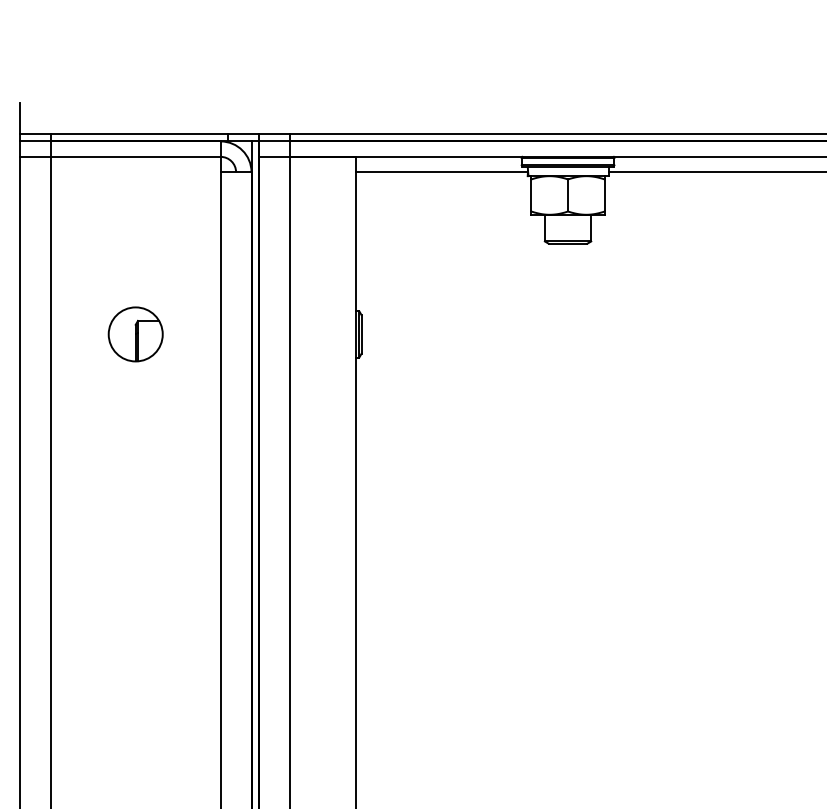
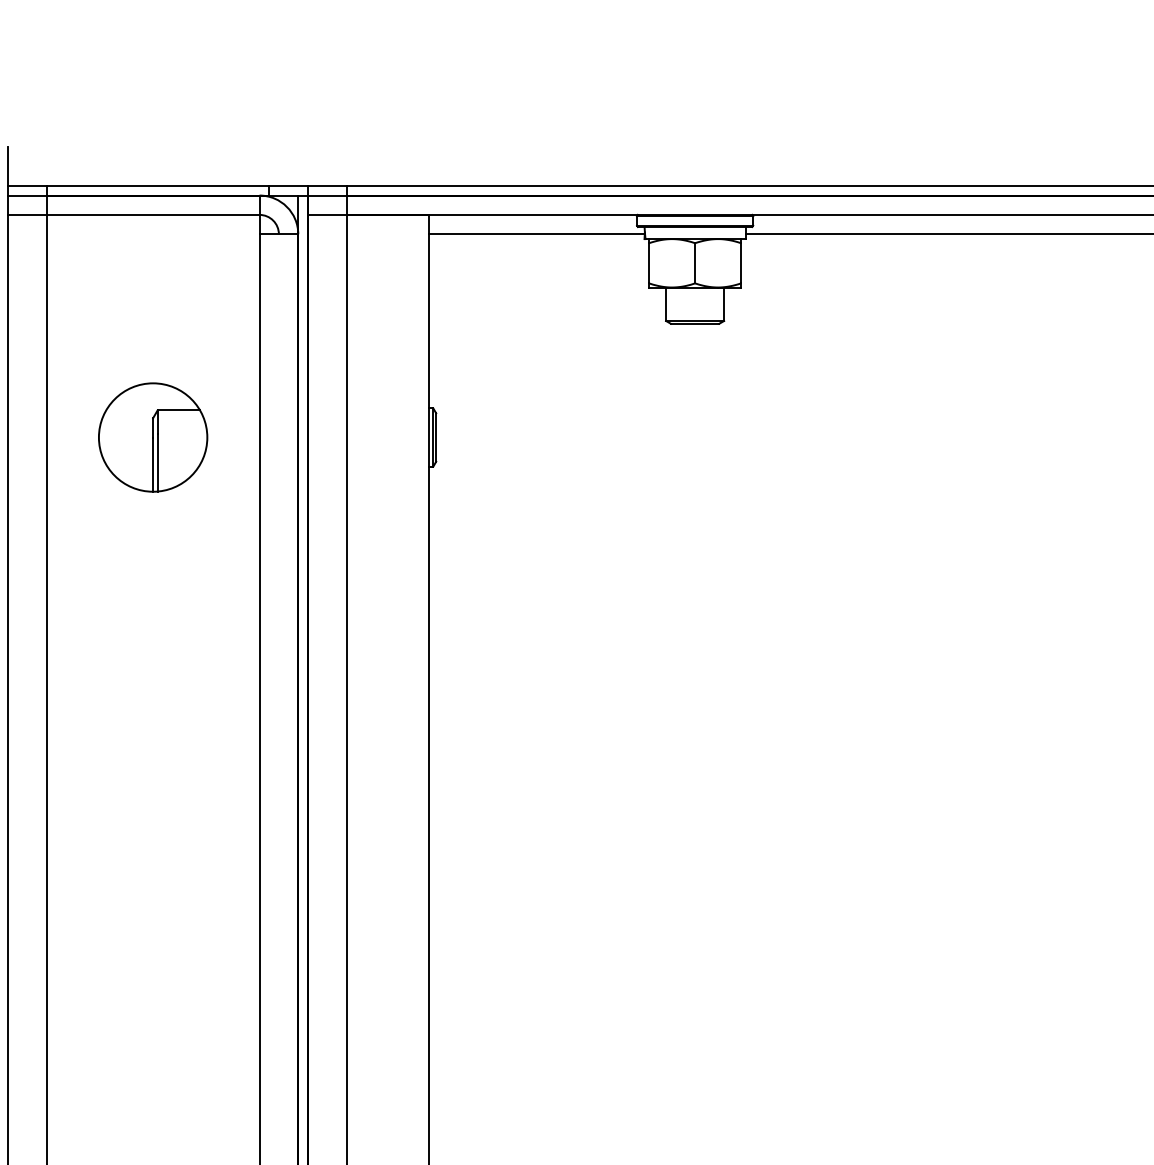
part: (135, 334) -> (152, 437), size x1.6

